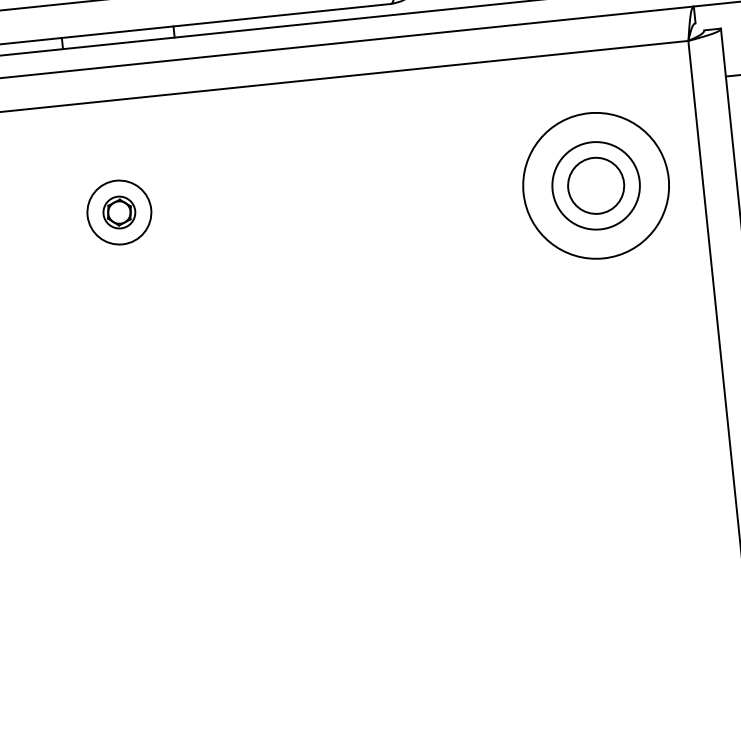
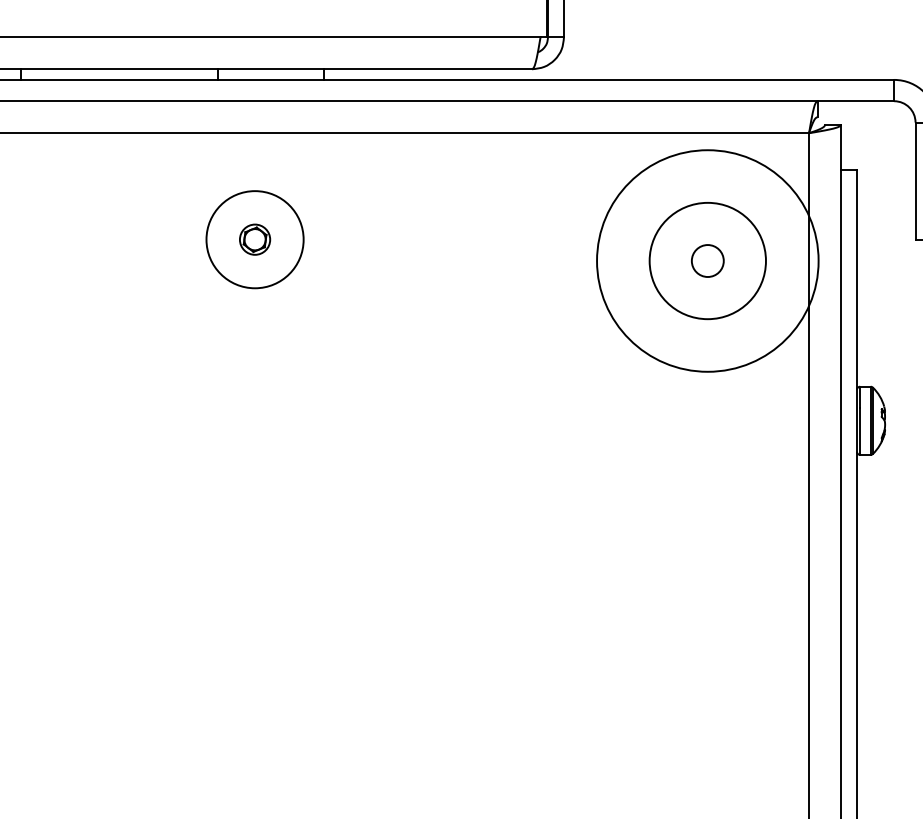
circle: (595, 185) -> (707, 260), size x0.6
circle: (595, 185) -> (707, 260), size x1.4
circle: (595, 185) -> (707, 260), size x1.6
circle: (118, 212) -> (254, 239), size x1.6

